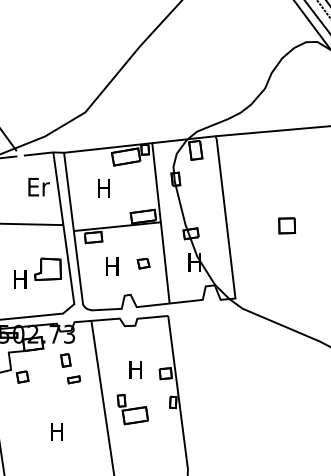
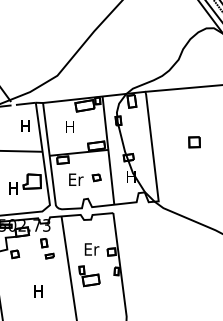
text: (39, 187) -> (26, 126), Er -> H
part: (287, 226) -> (194, 142), moved
text: (113, 266) -> (76, 179), H -> Er
text: (135, 369) -> (91, 249), H -> Er

